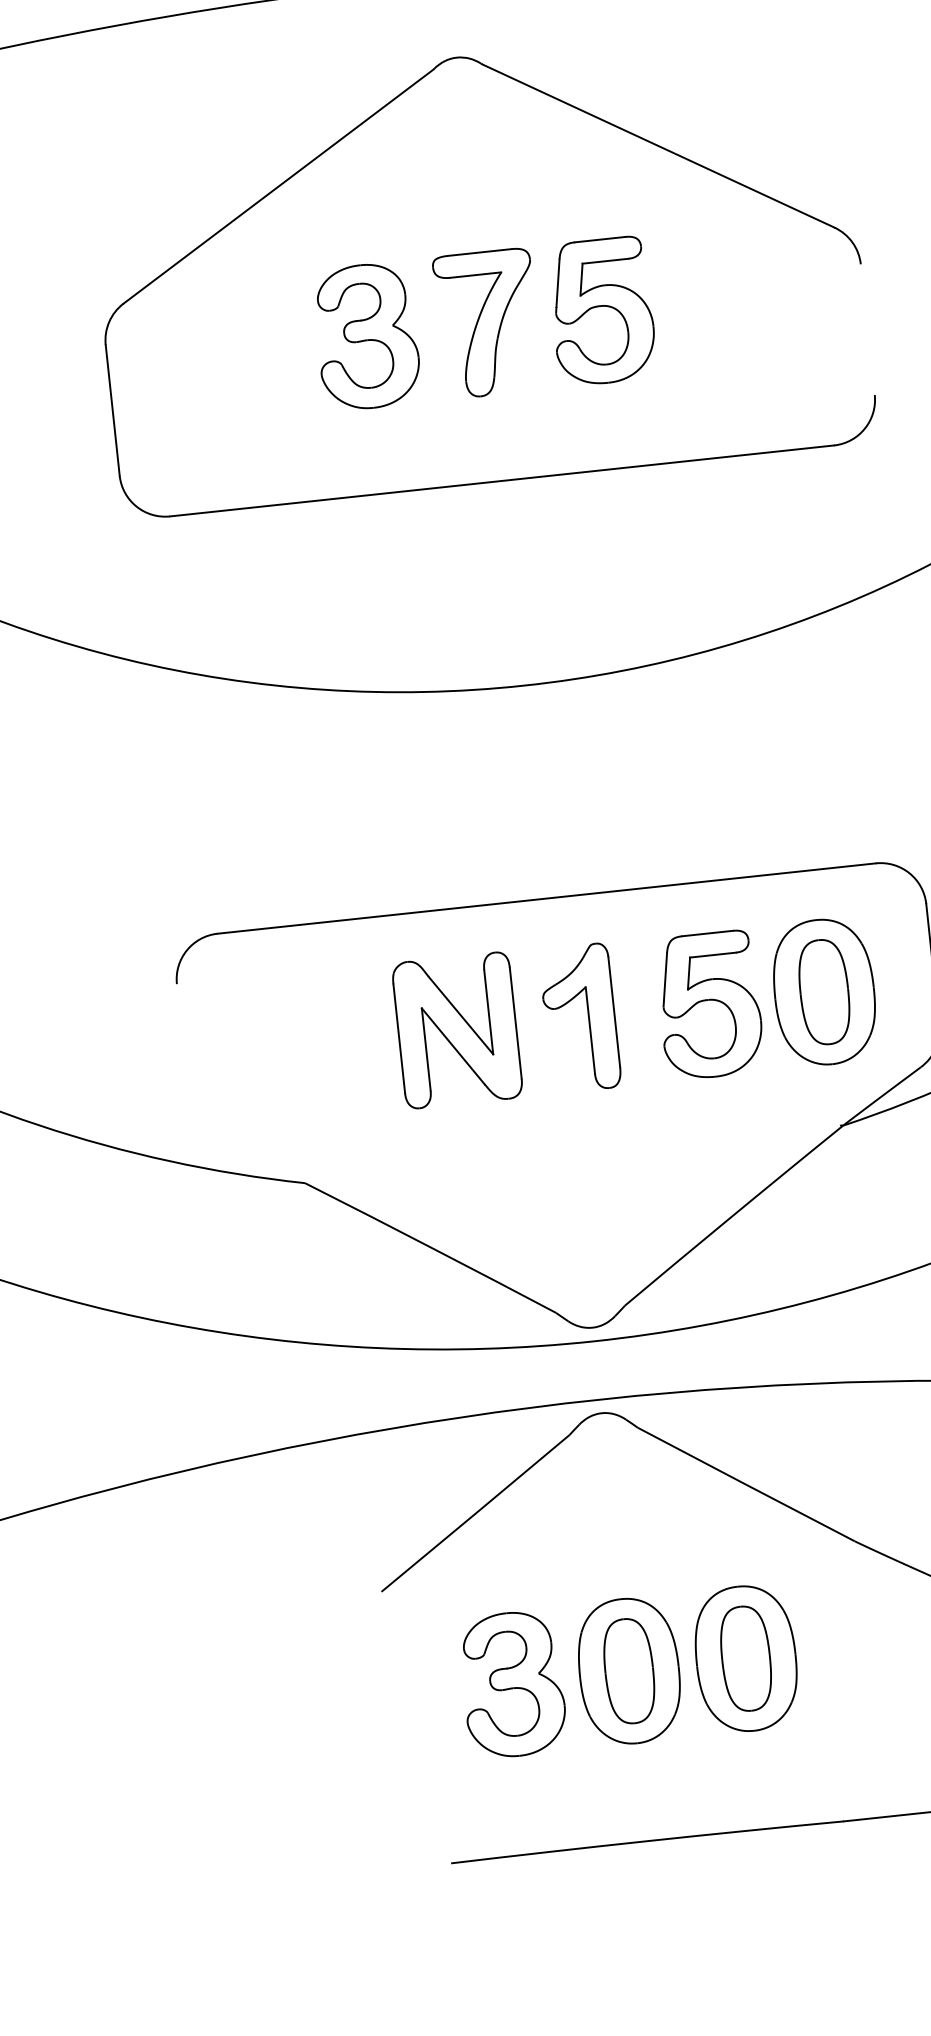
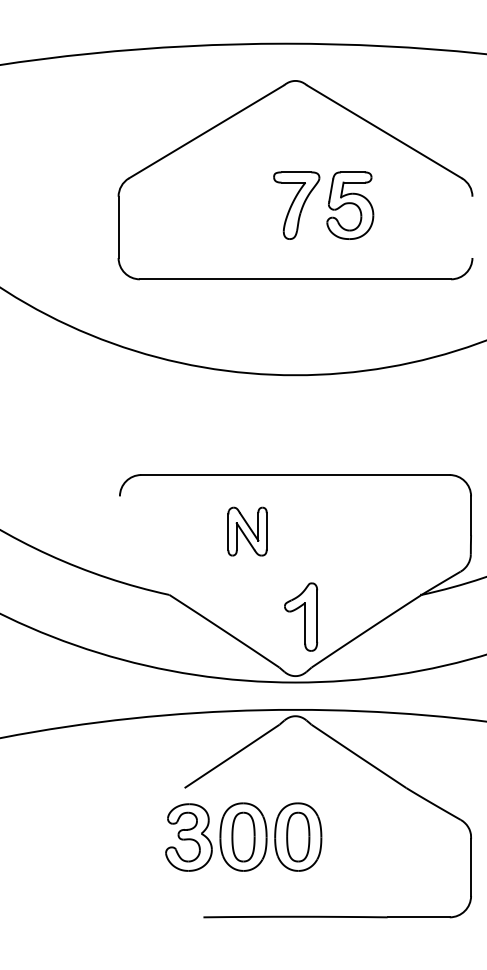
part: (365, 336) -> (239, 205), removed
part: (766, 996) -> (392, 531), removed
part: (580, 1016) -> (301, 616), moved
part: (457, 1029) -> (247, 531), size x0.7
part: (629, 1669) -> (243, 836), moved

